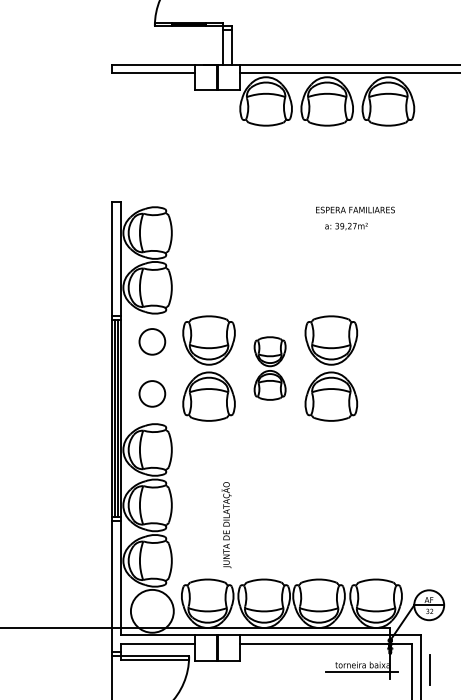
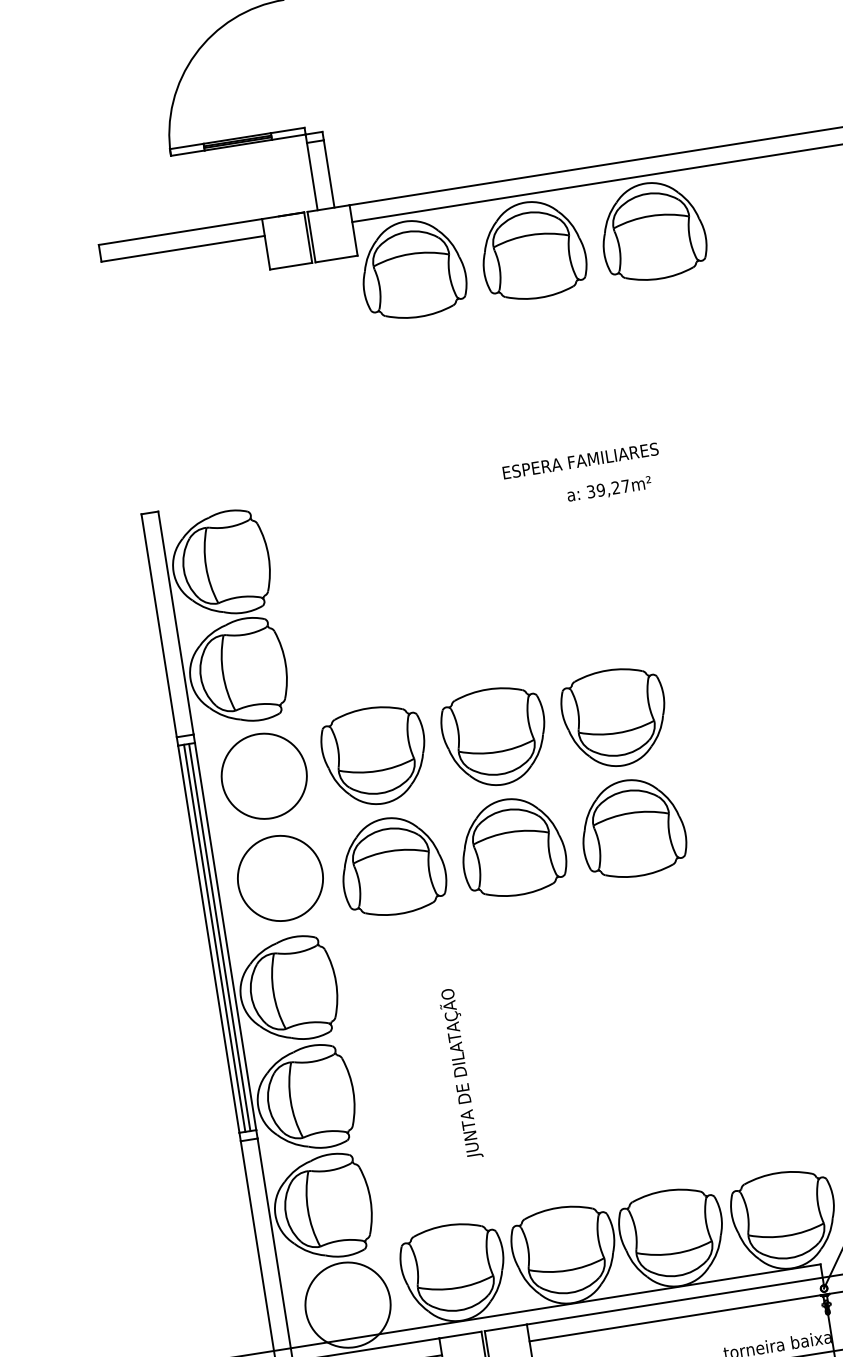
text: (355, 209) -> (580, 459), moved
circle: (151, 341) -> (262, 775), size x1.67
part: (269, 368) -> (502, 792), size x1.67
circle: (151, 393) -> (278, 877), size x1.67
text: (226, 525) -> (460, 1074), moved

